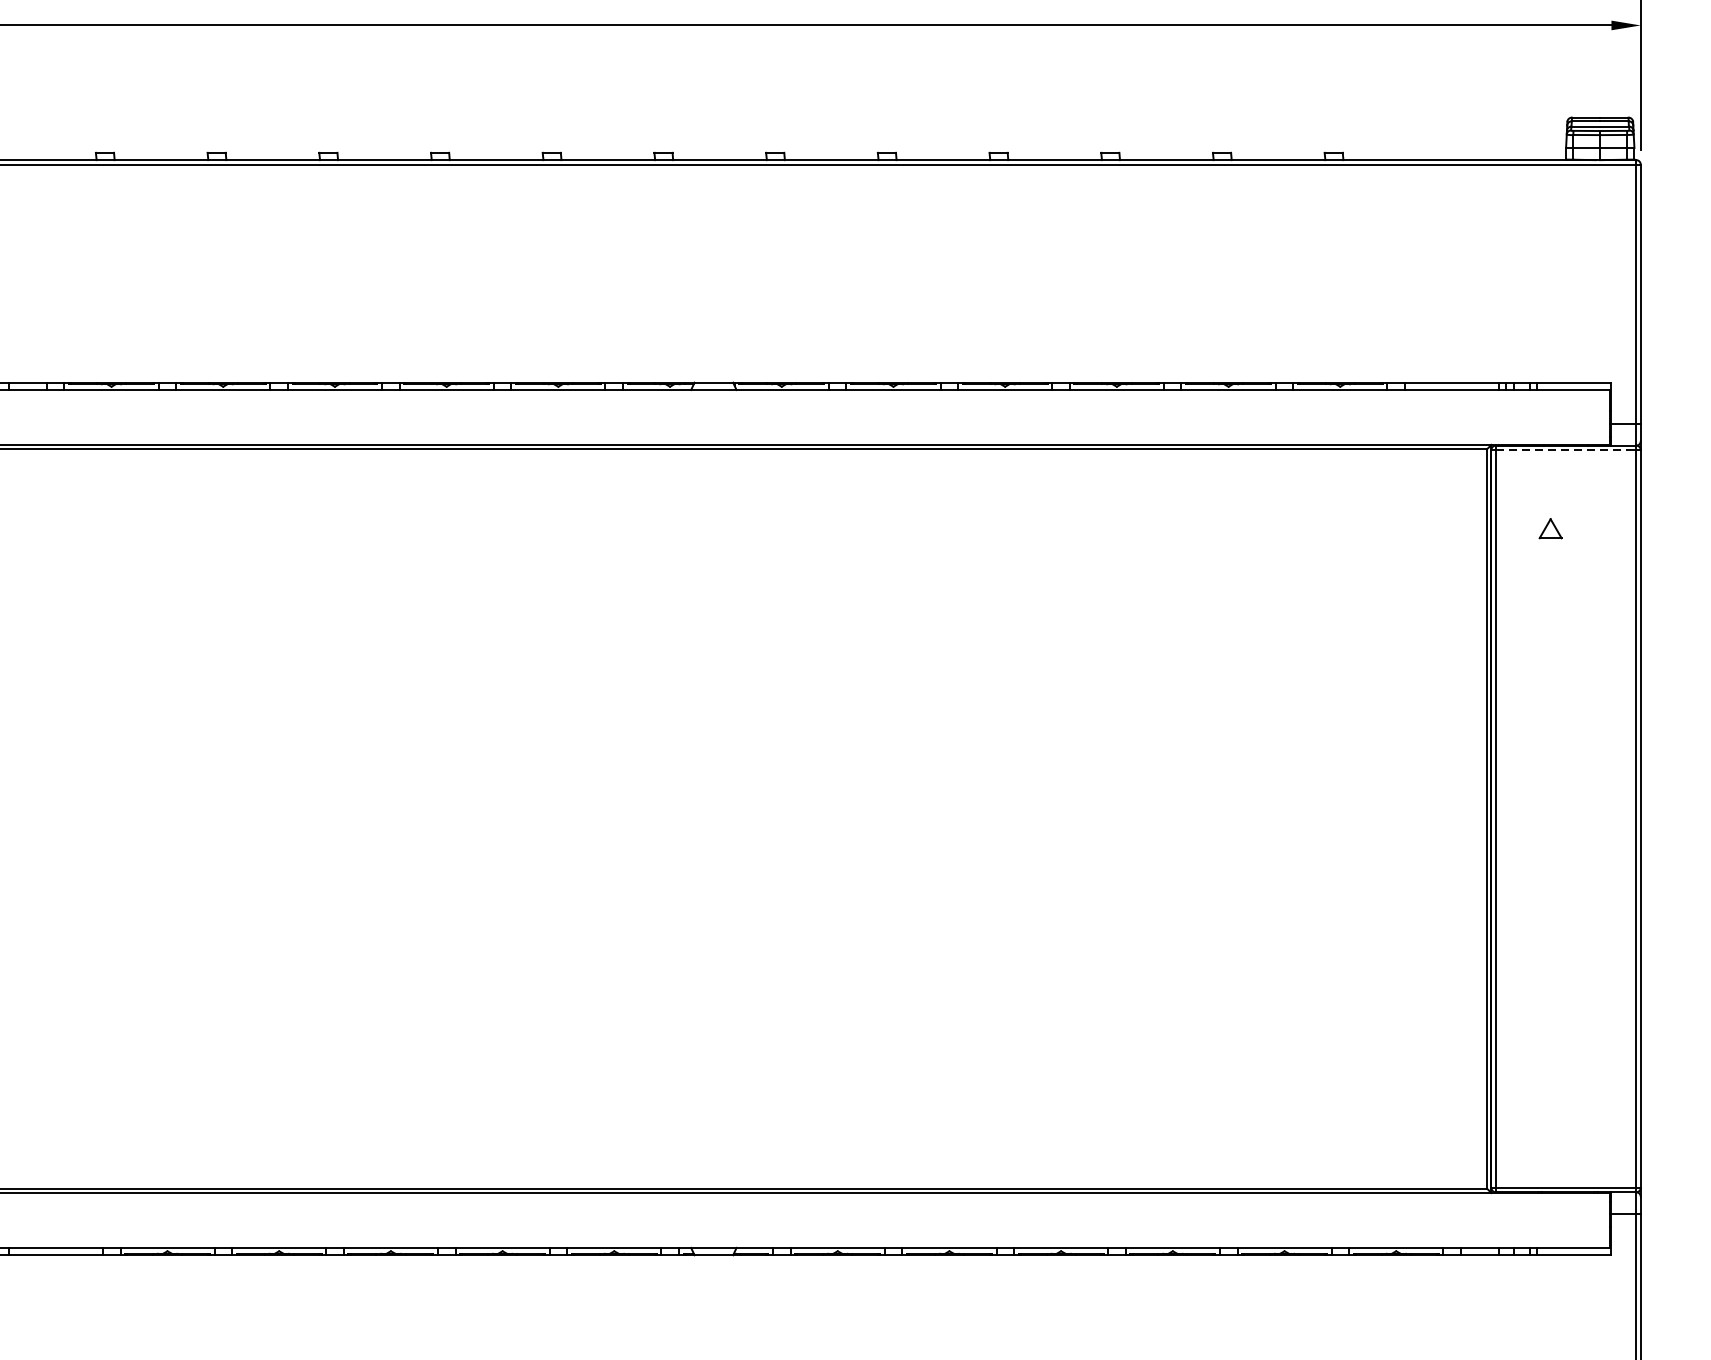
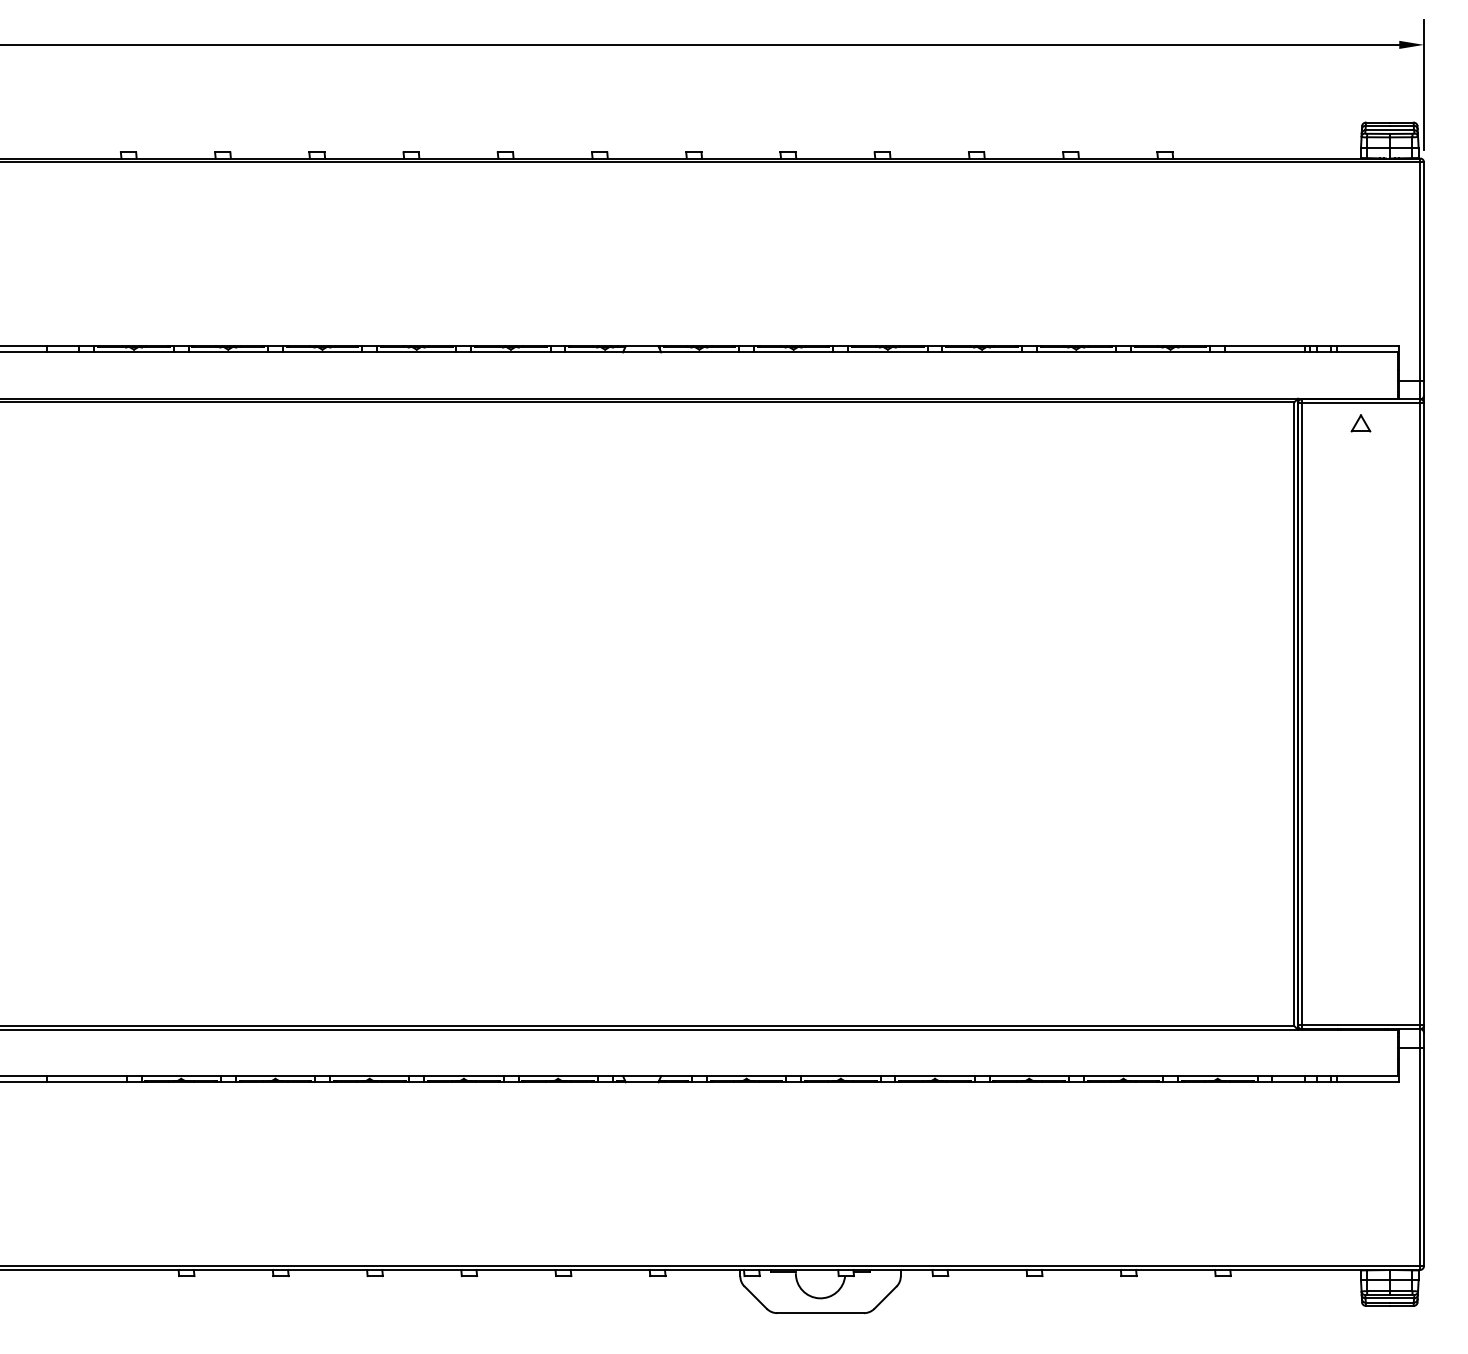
line: (1566, 450) -> (1361, 403), dashed -> solid
part: (1550, 528) -> (1360, 423), moved

